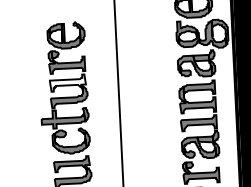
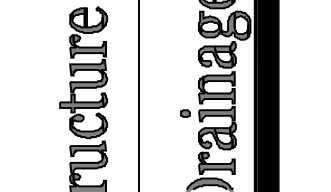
fill: (68, 82) -> (88, 67), added
part: (167, 124) -> (185, 113), added

